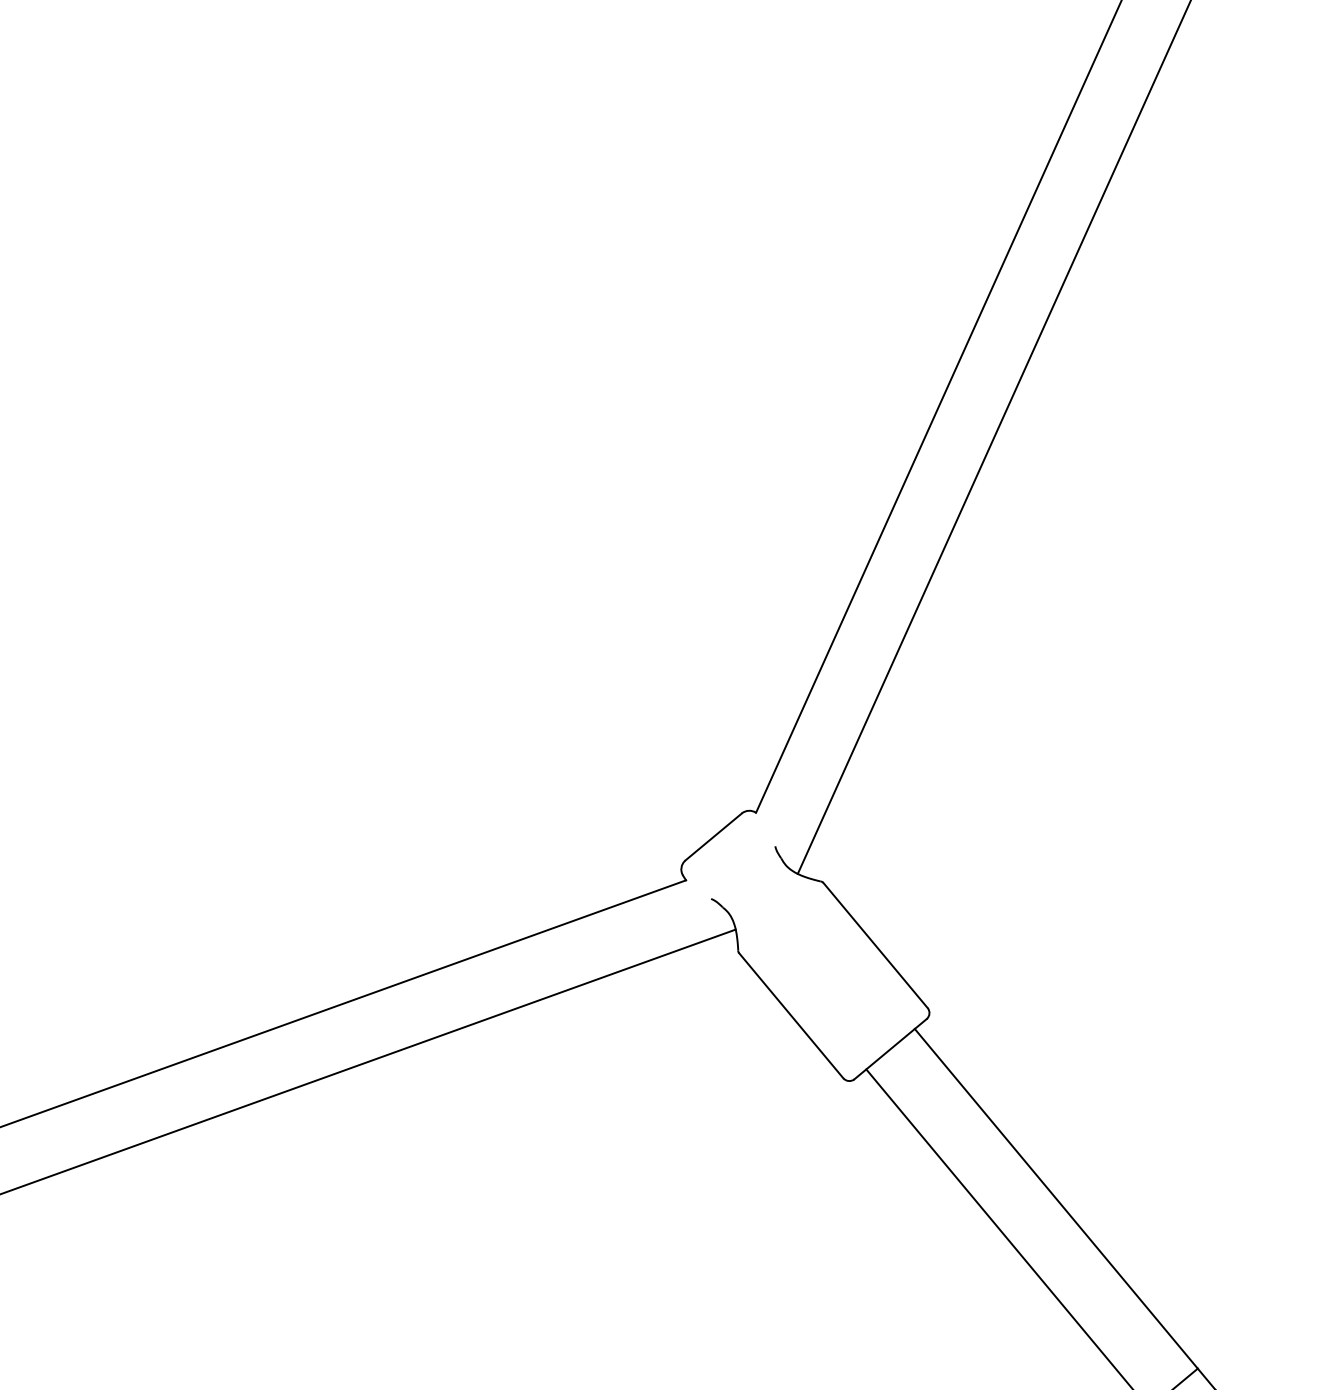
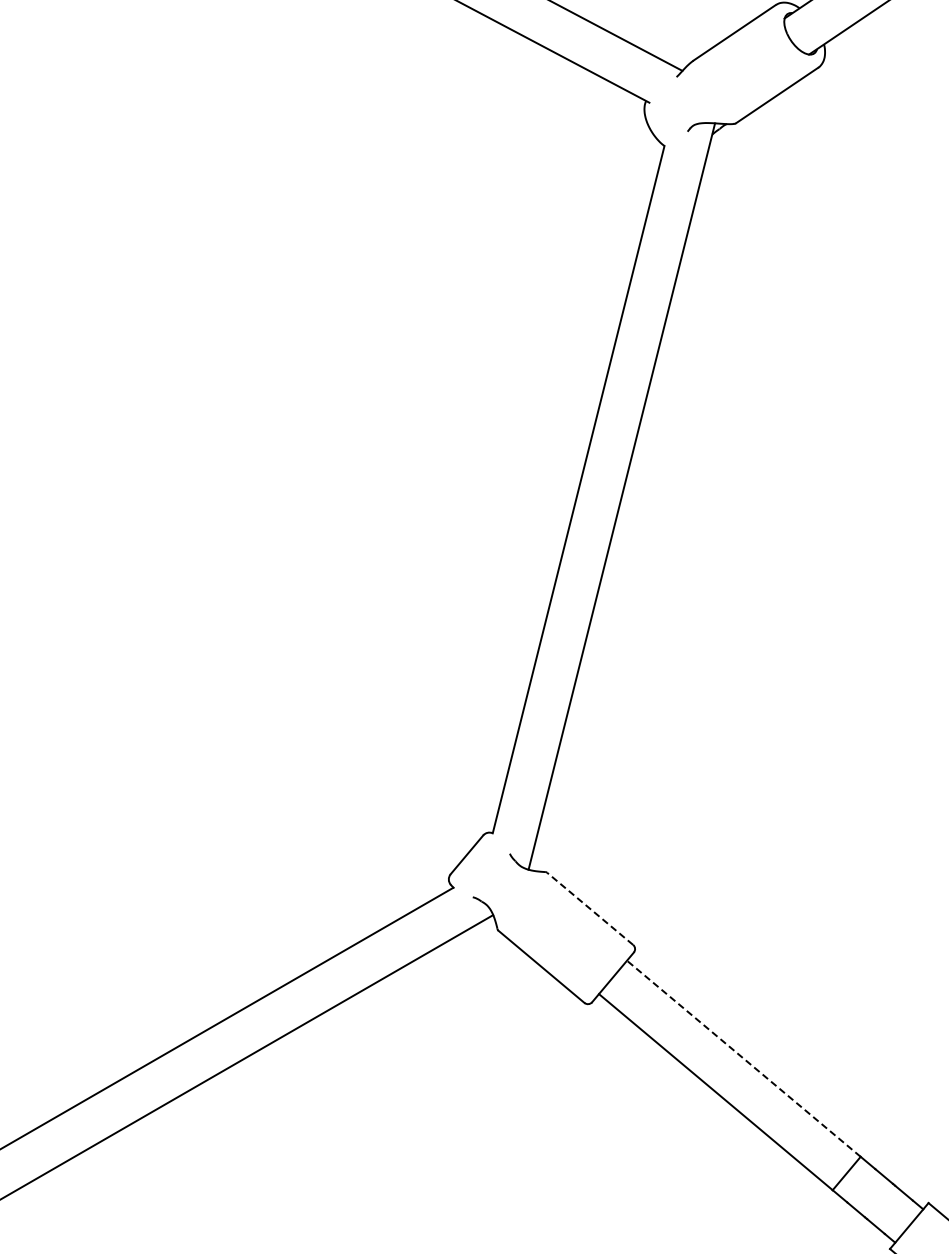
line: (874, 944) -> (589, 908), solid -> dashed
line: (1055, 1198) -> (743, 1058), solid -> dashed

